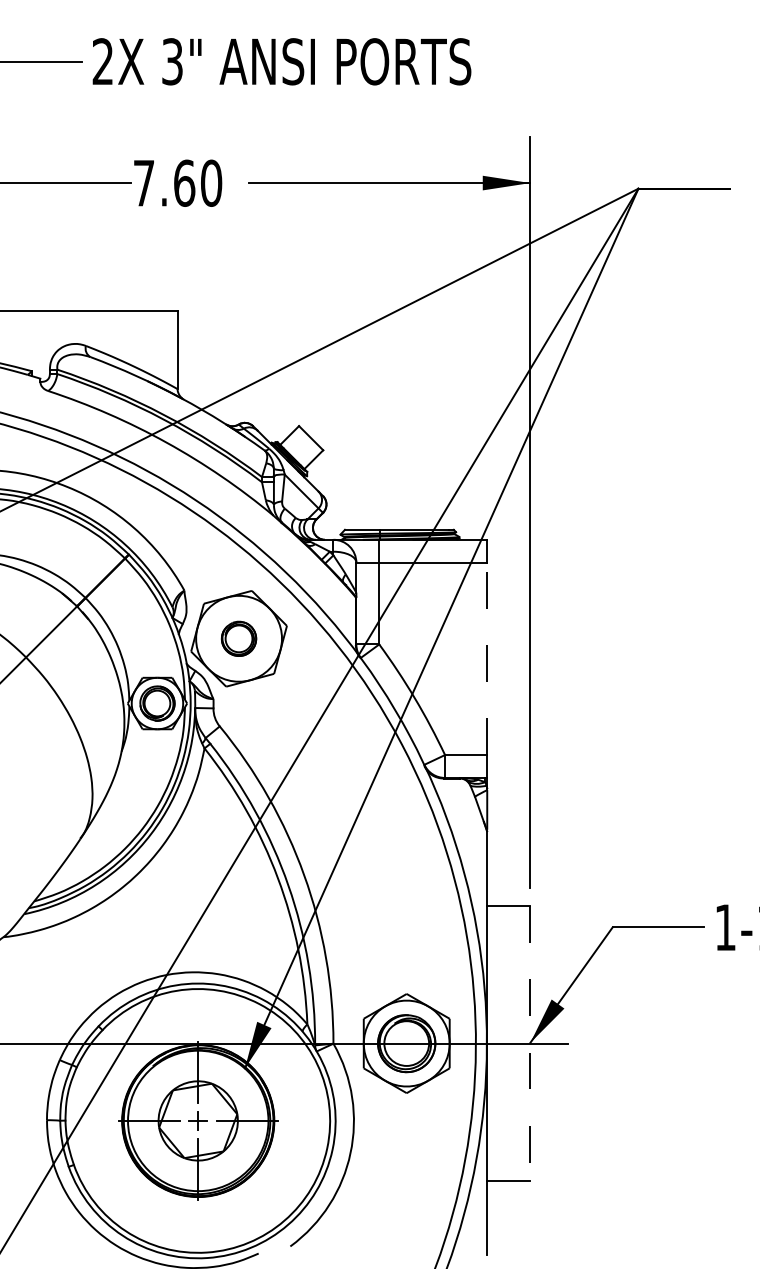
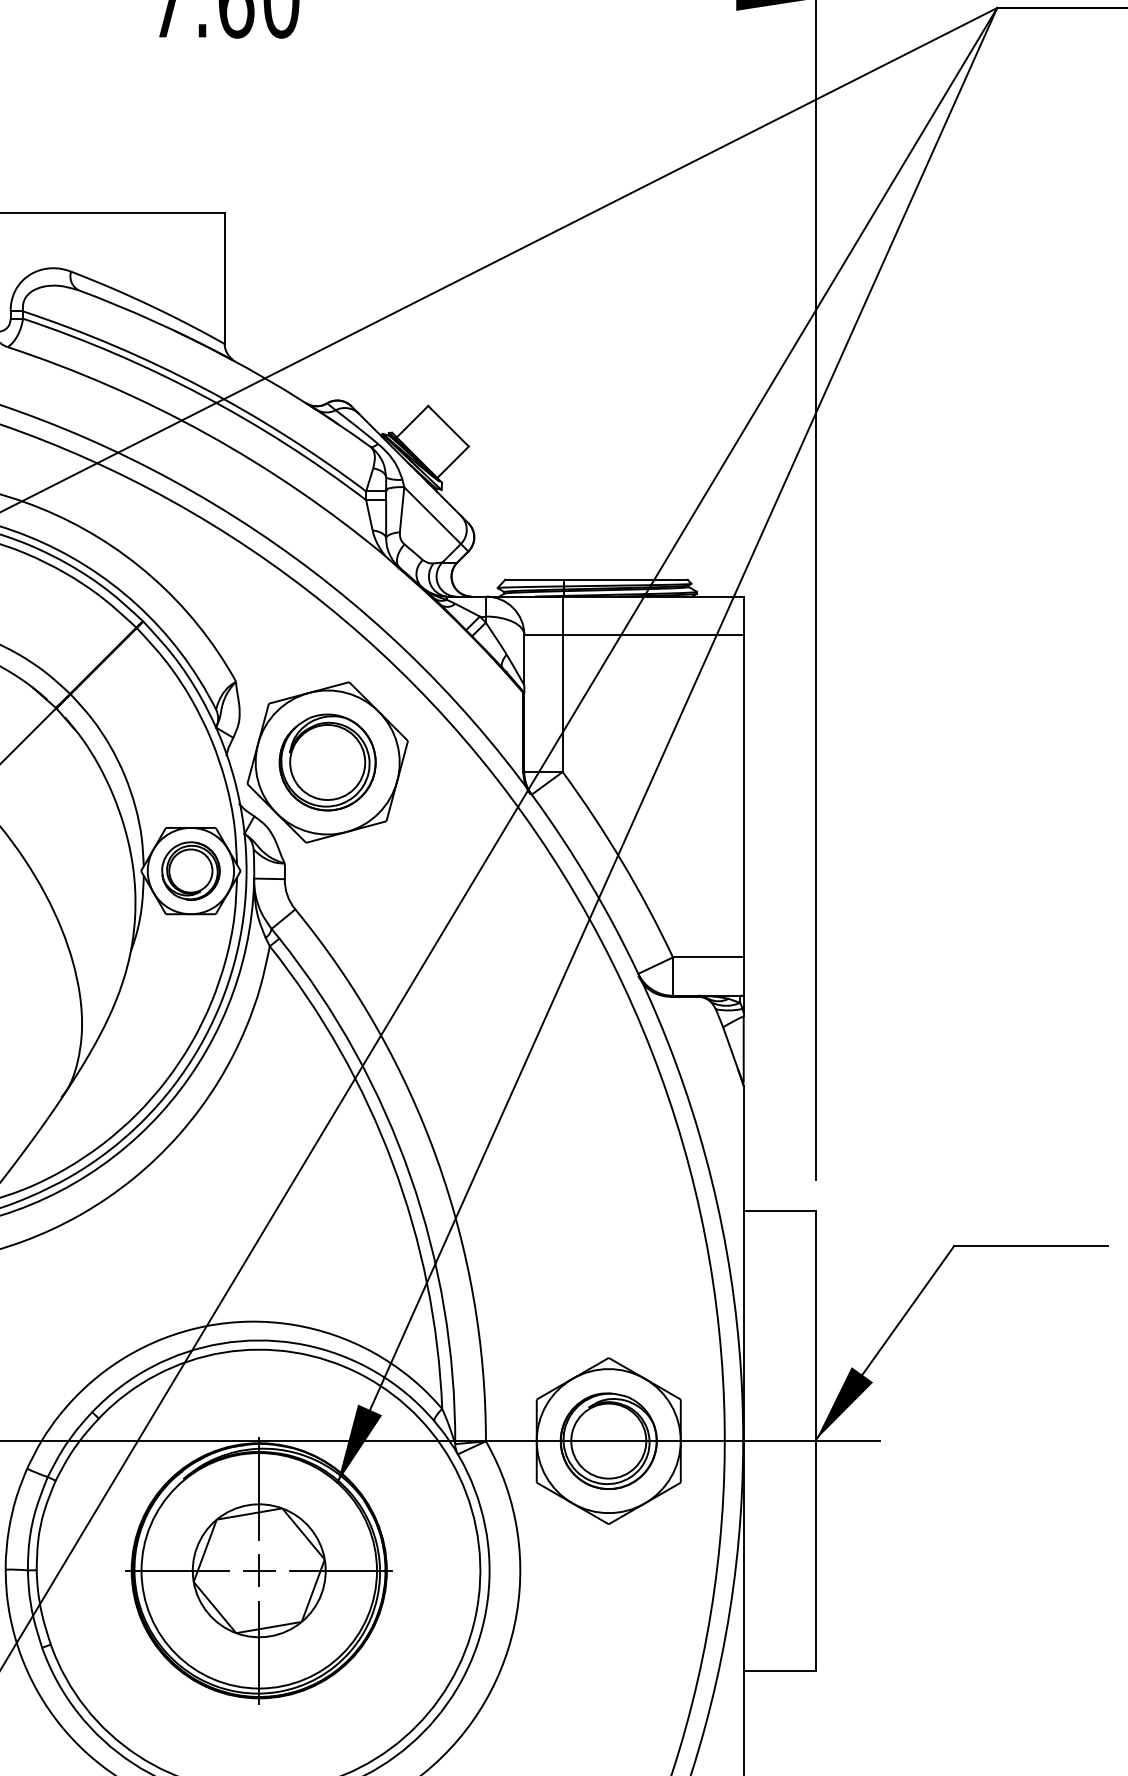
part: (238, 638) -> (326, 762), size x1.67
line: (487, 658) -> (744, 795), dashed -> solid
line: (530, 1044) -> (816, 1442), dashed -> solid

